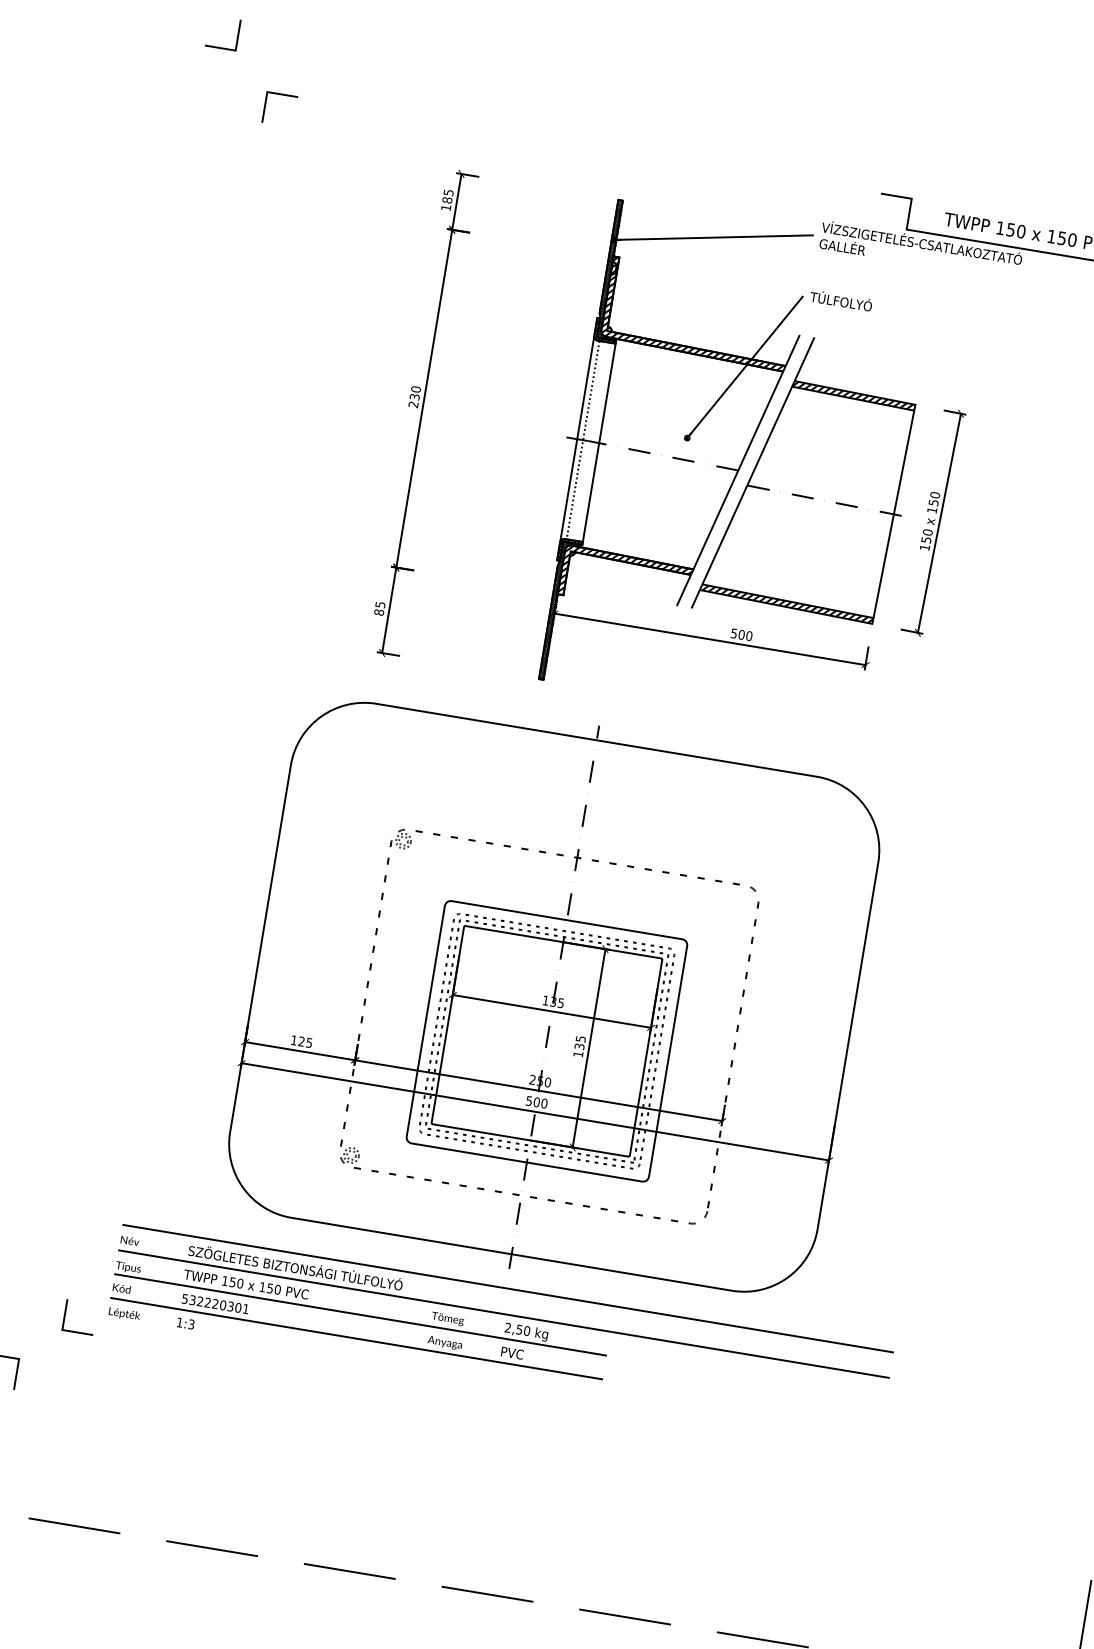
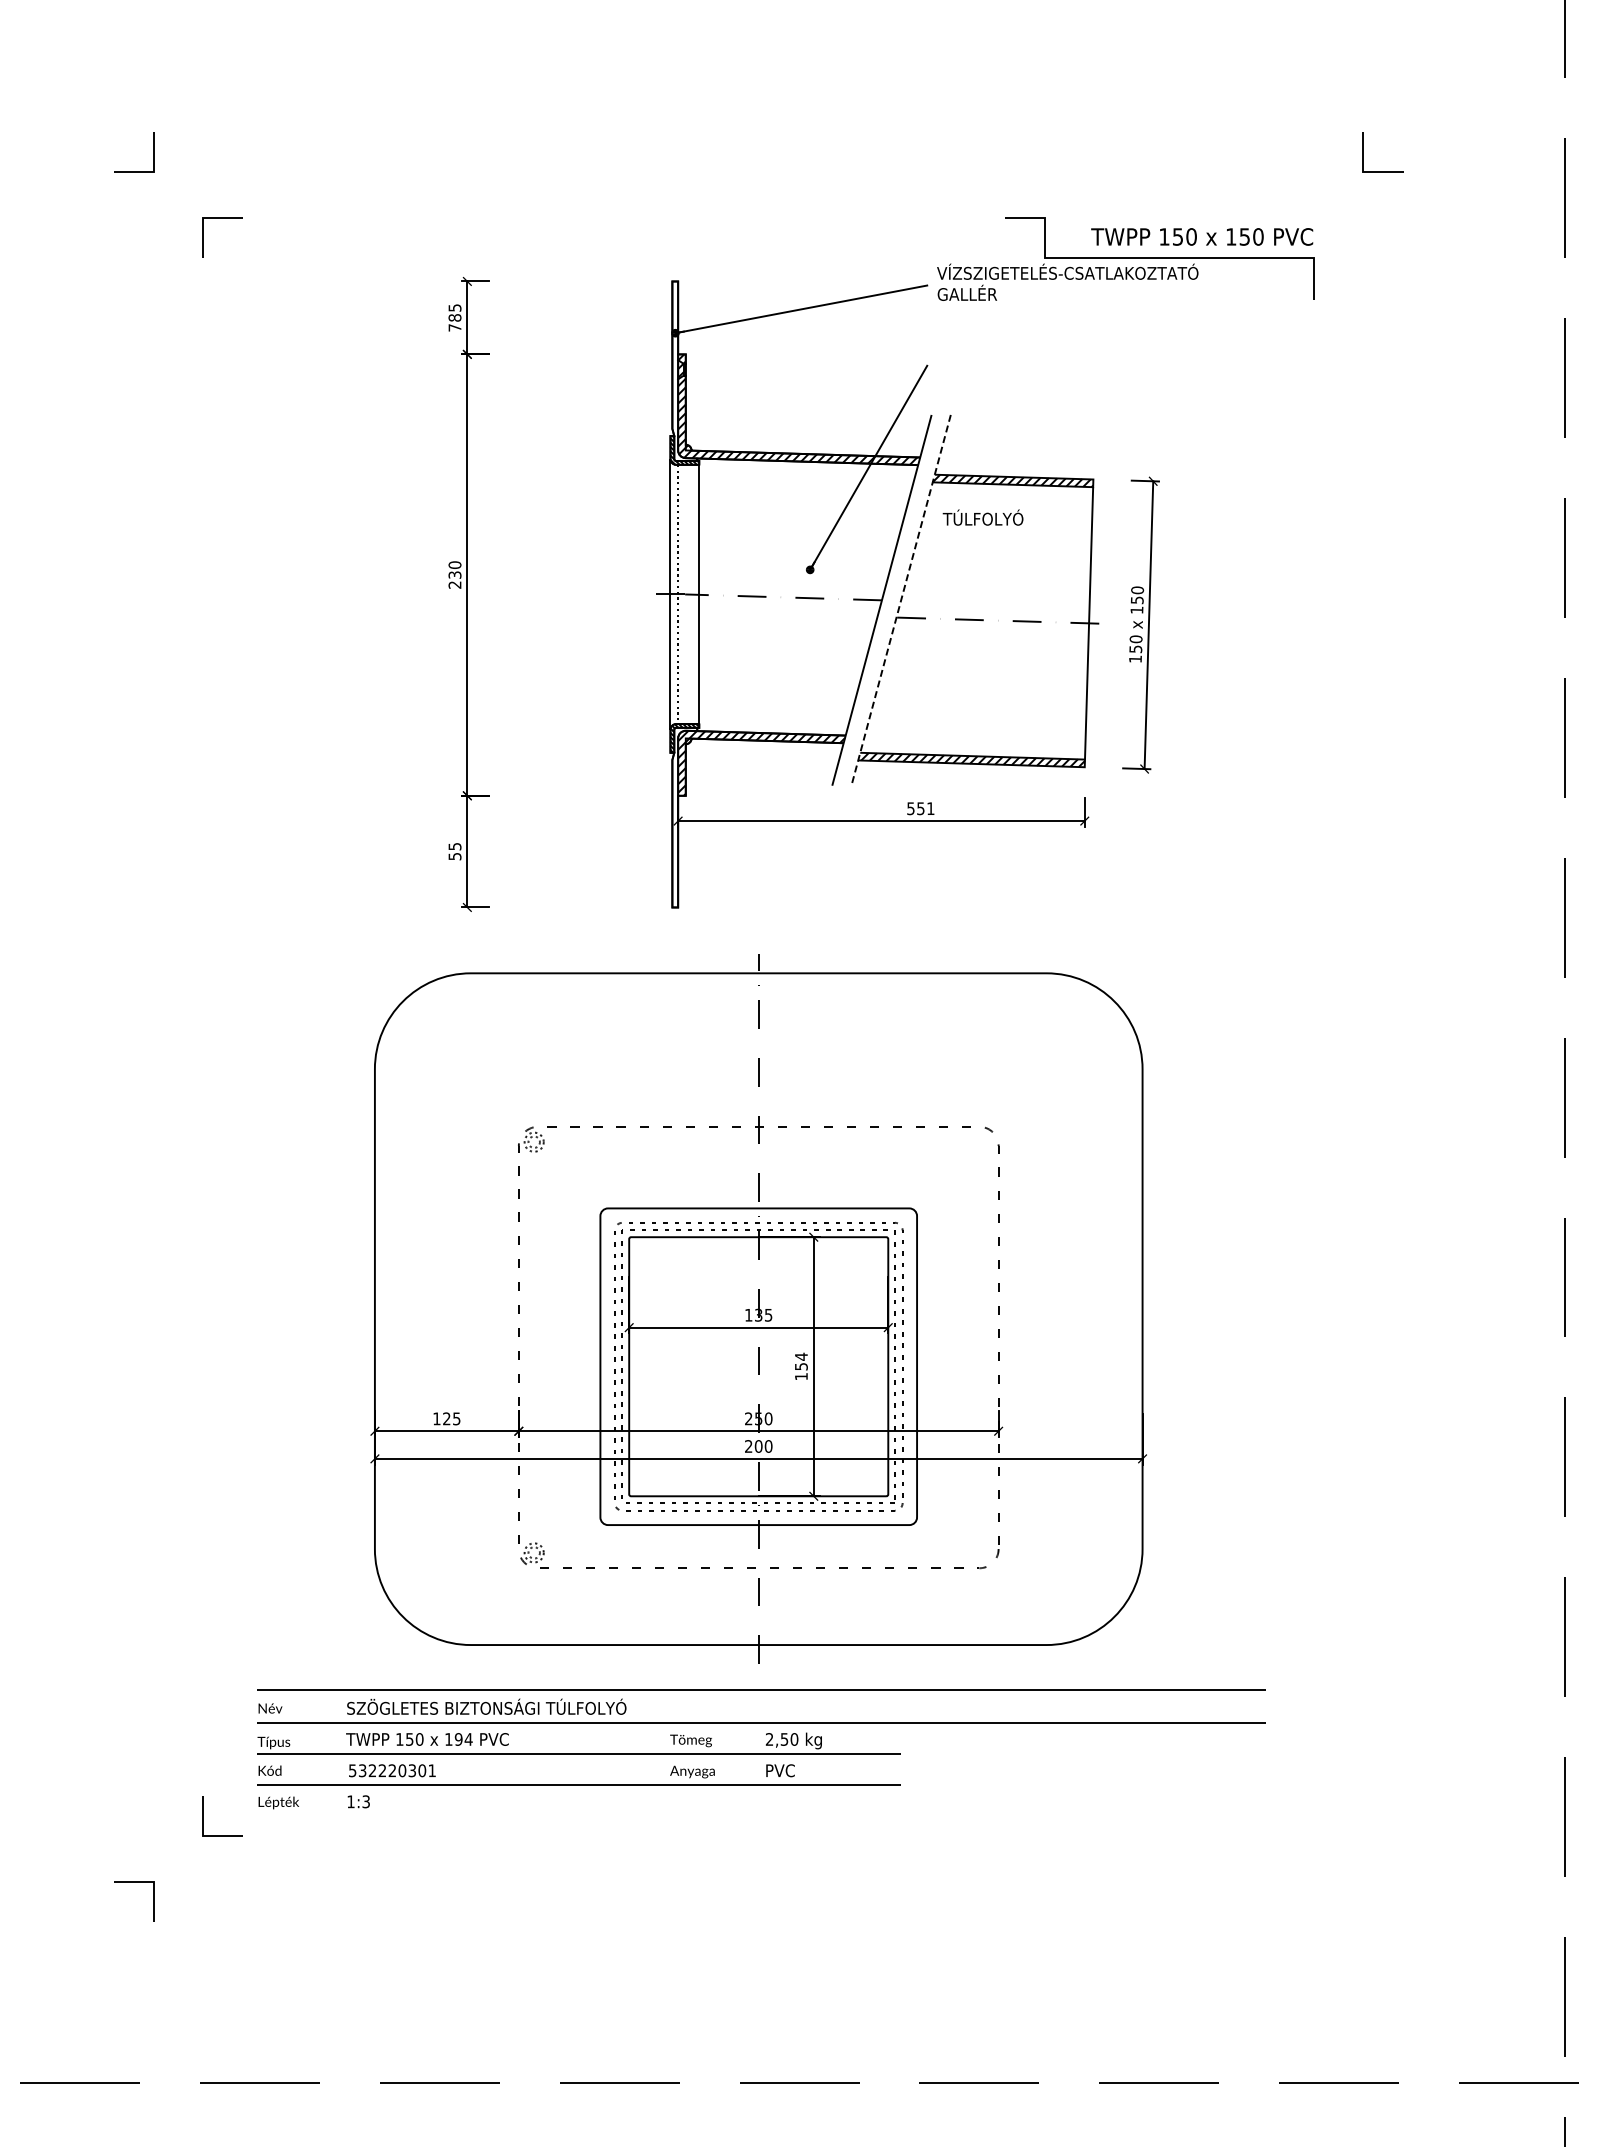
text: (445, 207) -> (454, 327), 185 -> 785
hatch: (616, 269) -> (684, 370), removed
text: (840, 300) -> (982, 517), moved
line: (753, 473) -> (901, 600), solid -> dashed
hatch: (559, 610) -> (684, 816), removed
text: (378, 612) -> (454, 856), 85 -> 55
text: (745, 635) -> (925, 808), 500 -> 551
text: (579, 1042) -> (800, 1361), 135 -> 154
text: (529, 1101) -> (748, 1446), 500 -> 200
text: (273, 1289) -> (463, 1739), 150 -> 194

